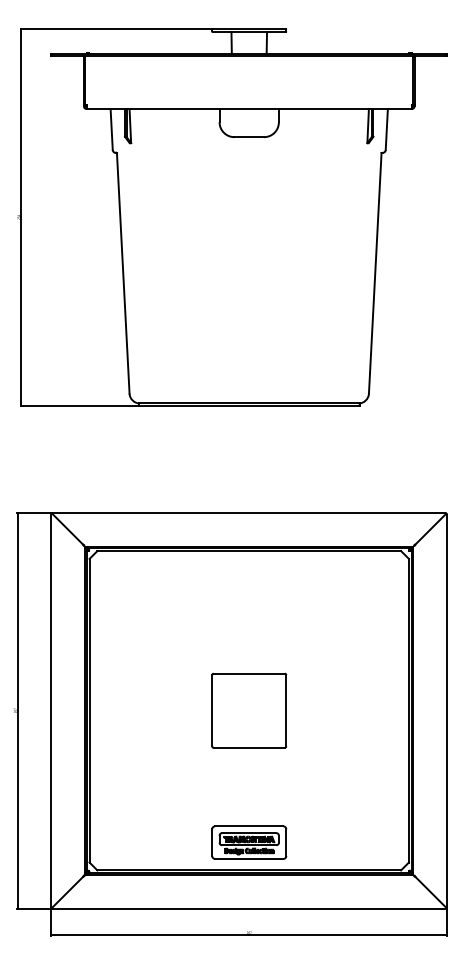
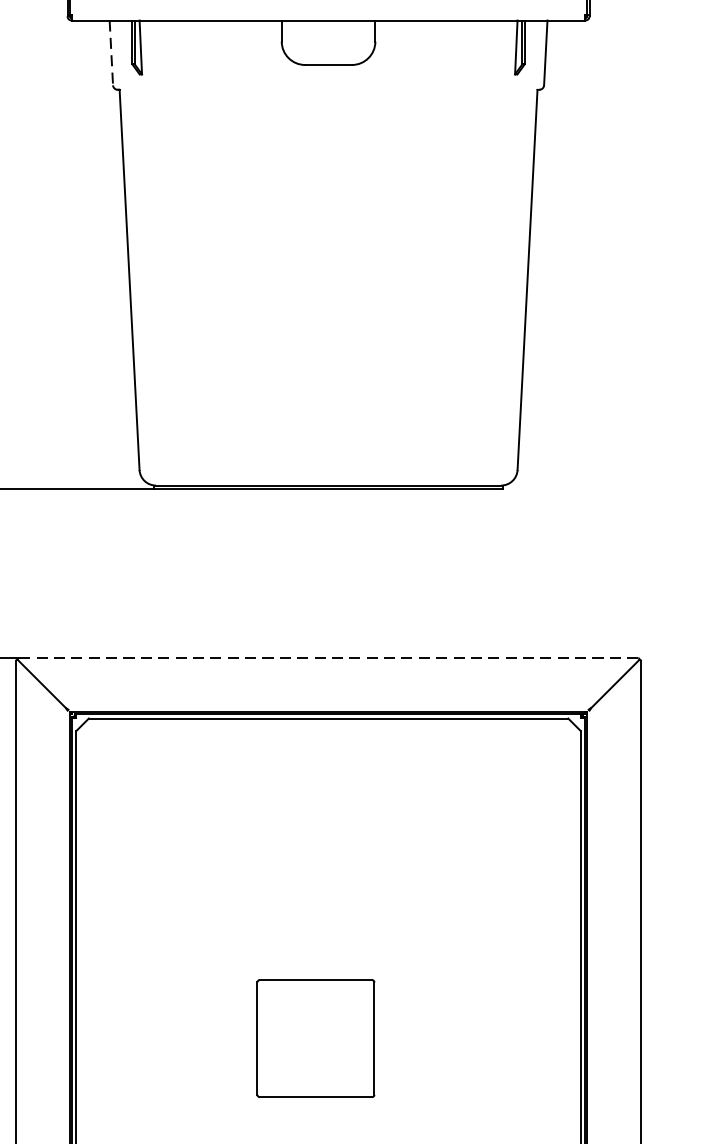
line: (111, 129) -> (111, 52), solid -> dashed
line: (248, 512) -> (327, 657), solid -> dashed
part: (249, 710) -> (316, 1038), moved

